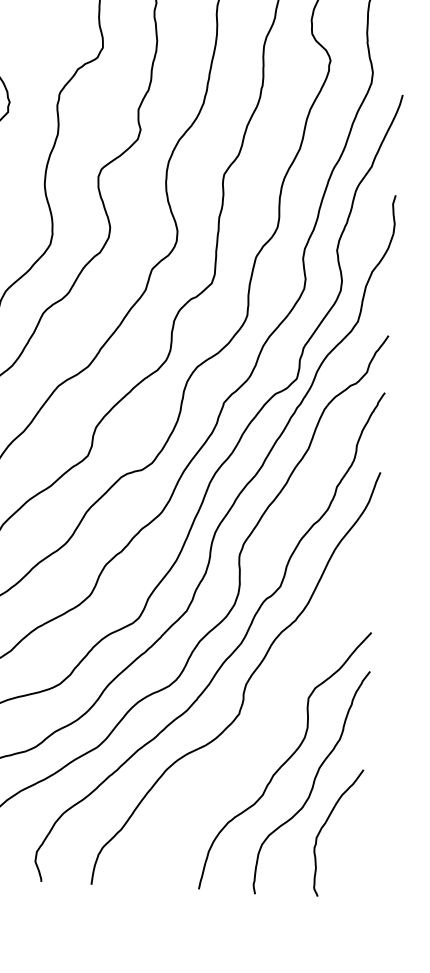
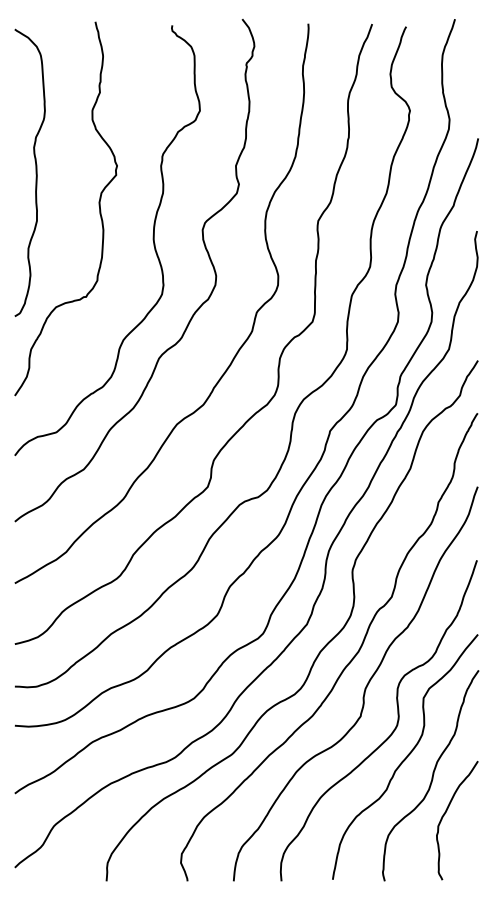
curve: (274, 730) -> (393, 729), added

